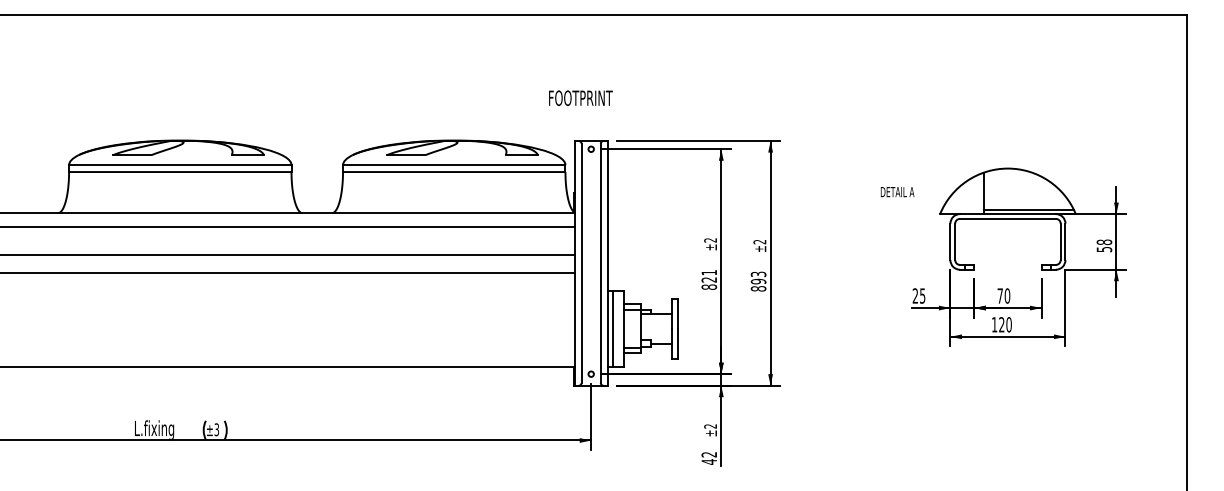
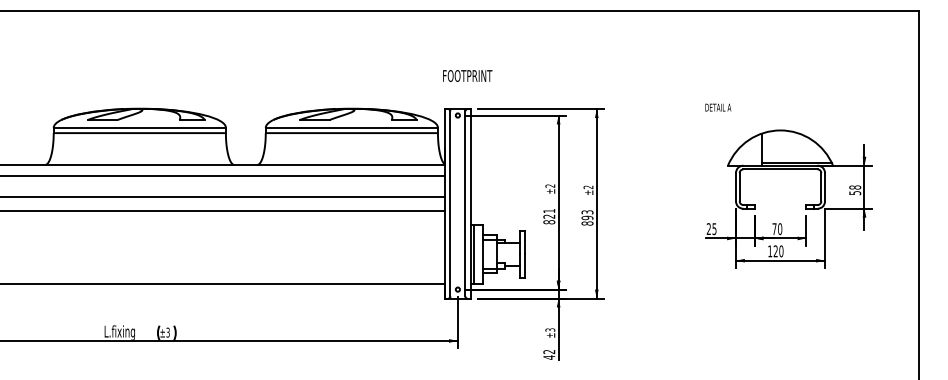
text: (580, 97) -> (467, 75), moved
text: (897, 192) -> (718, 107), moved
text: (710, 426) -> (550, 330), ±2 -> ±3

